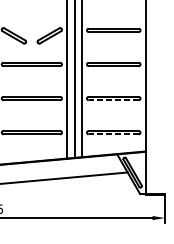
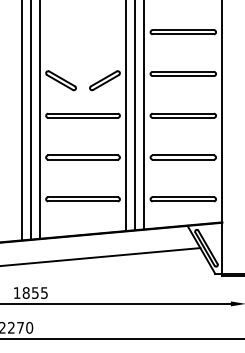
line: (113, 100) -> (183, 159), dashed -> solid
line: (113, 134) -> (183, 201), dashed -> solid

